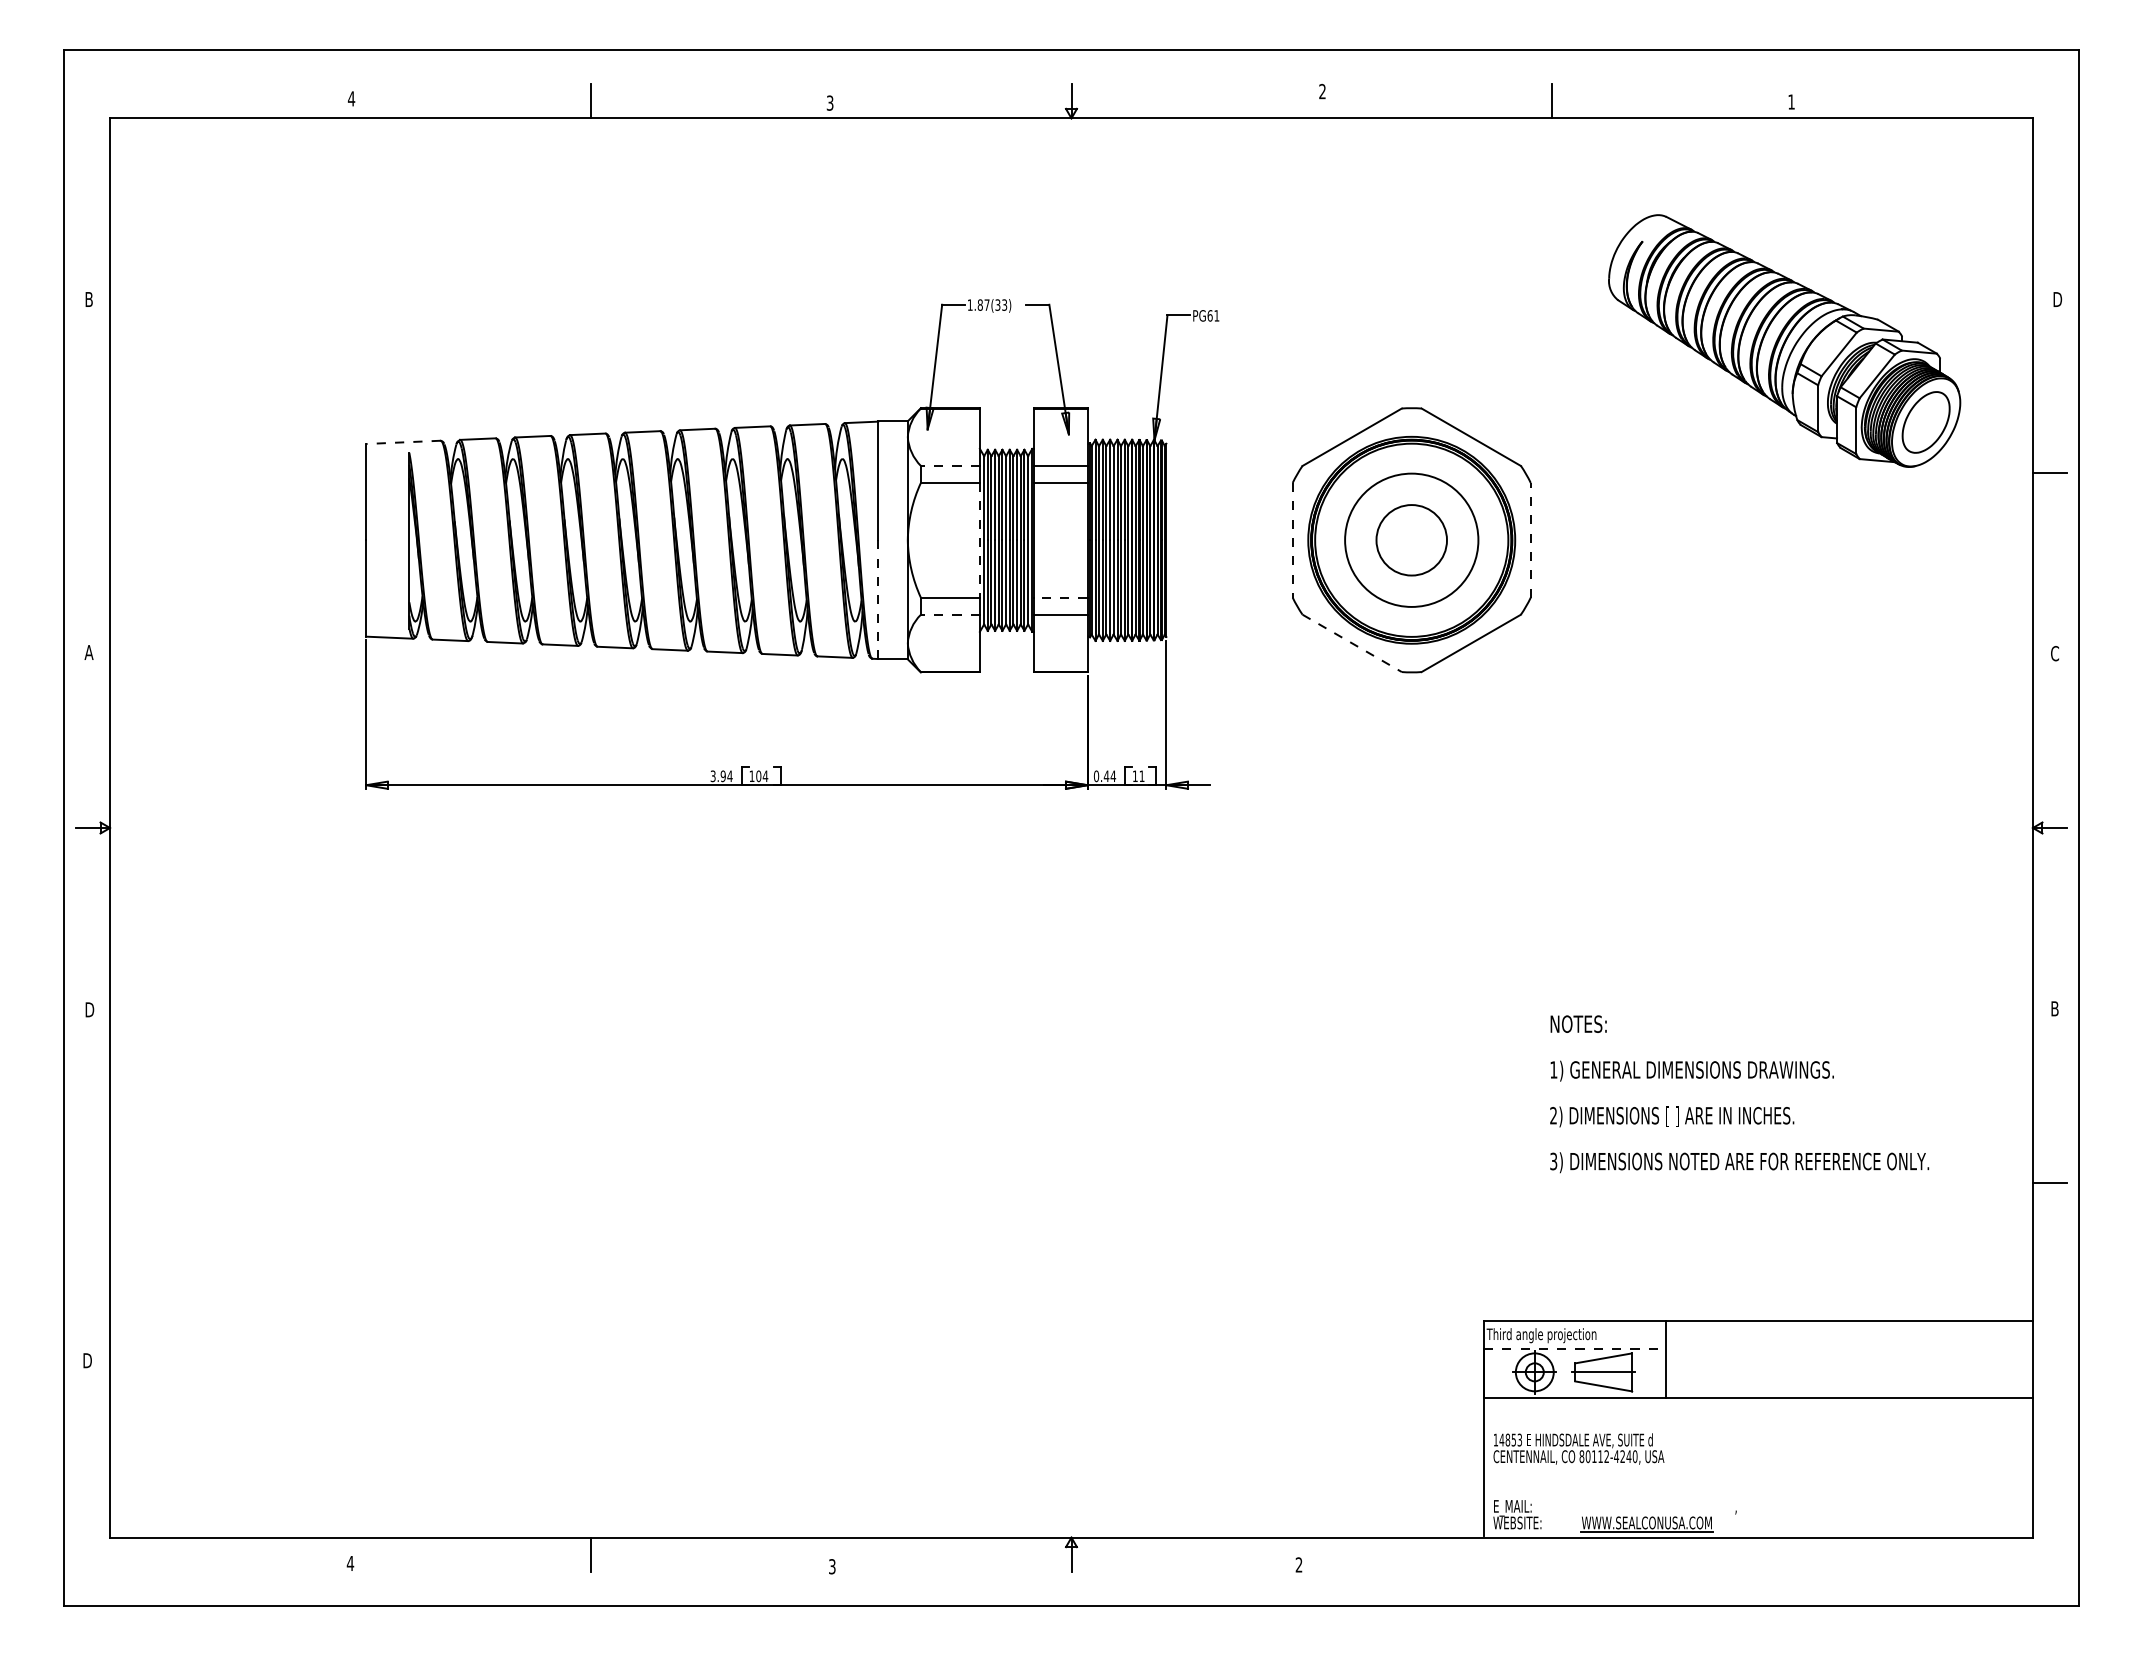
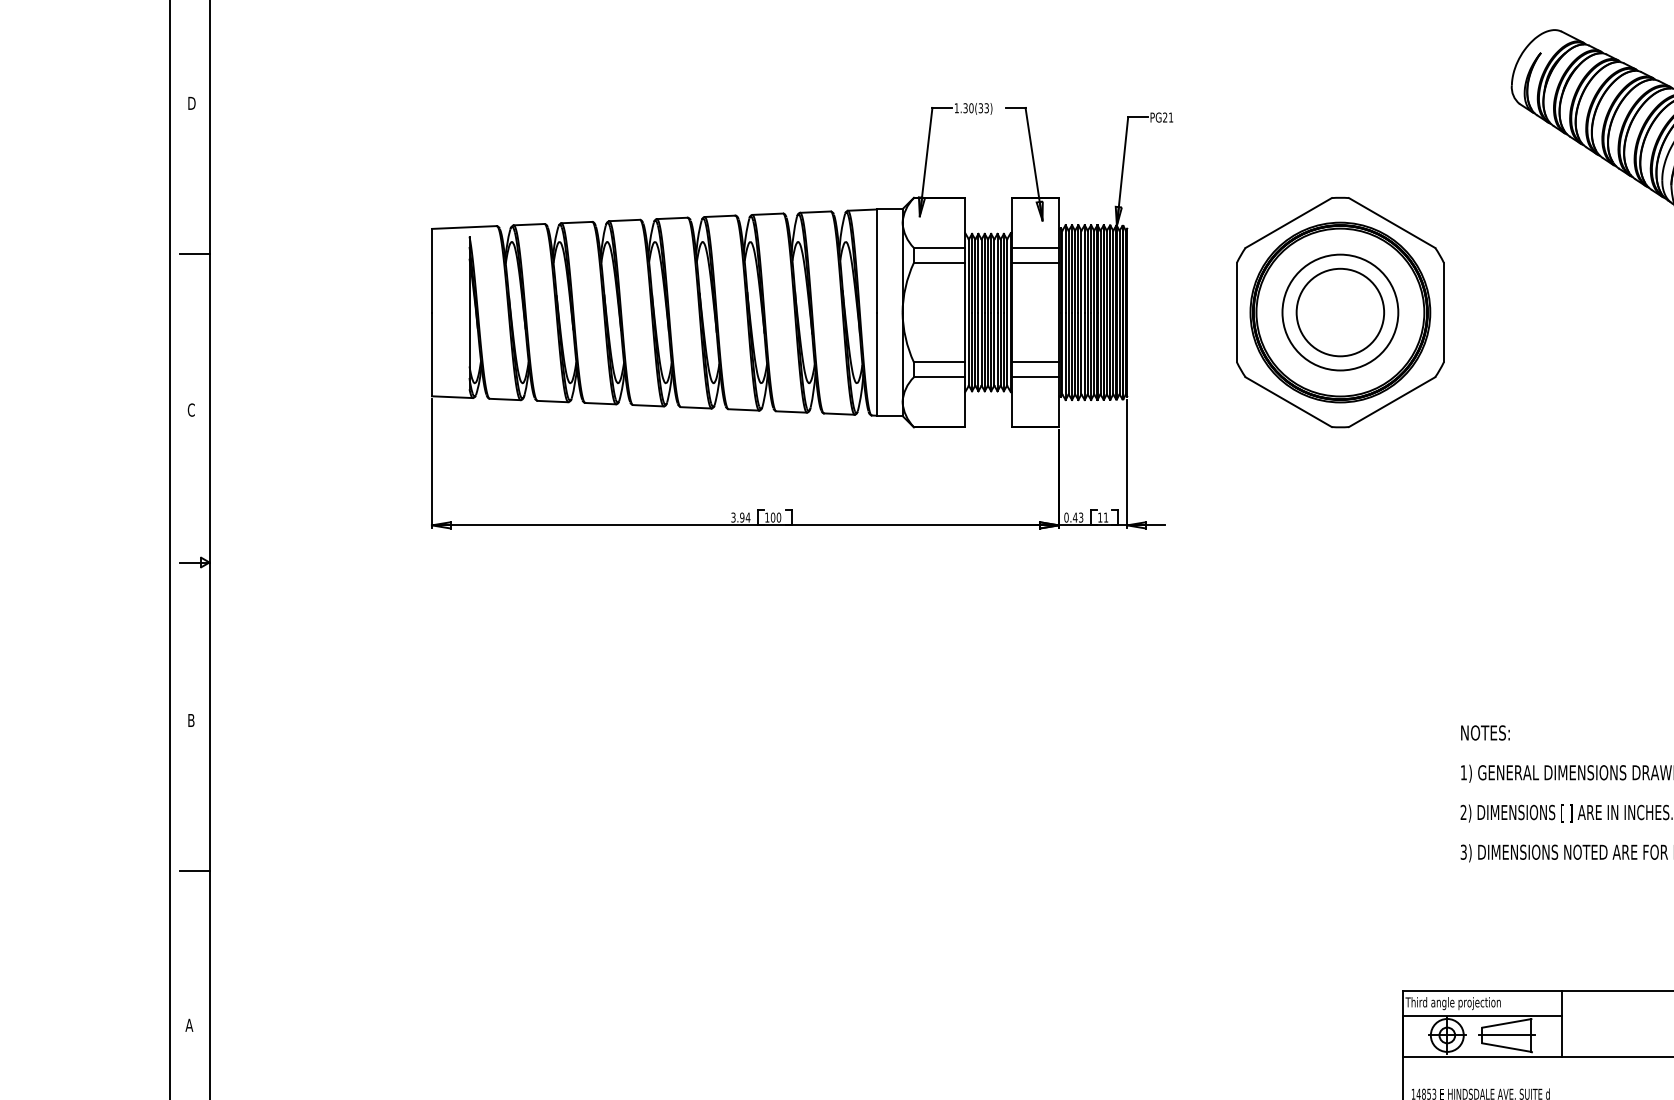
text: (90, 299) -> (192, 103), B -> D
text: (983, 304) -> (968, 107), 1.87(33) -> 1.30(33)
text: (1209, 315) -> (1164, 117), PG61 -> PG21
line: (402, 442) -> (463, 227), dashed -> solid
line: (950, 465) -> (939, 247), dashed -> solid
line: (92, 473) -> (194, 254), added
circle: (1411, 539) -> (1340, 311), size x1.43
line: (1530, 539) -> (1443, 311), dashed -> solid
line: (979, 540) -> (964, 312), dashed -> solid
line: (1292, 540) -> (1236, 312), dashed -> solid
line: (1060, 597) -> (1035, 362), dashed -> solid
line: (878, 599) -> (877, 364), dashed -> solid
line: (950, 614) -> (939, 377), dashed -> solid
line: (1352, 643) -> (1288, 402), dashed -> solid
text: (88, 652) -> (190, 410), A -> C
text: (765, 776) -> (778, 517), 104 -> 100
text: (1113, 776) -> (1081, 517), 0.44 -> 0.43
text: (90, 1009) -> (192, 720), D -> B
line: (92, 1182) -> (194, 870), added
line: (1575, 1349) -> (1482, 1015), dashed -> solid
text: (86, 1360) -> (189, 1025), D -> A

